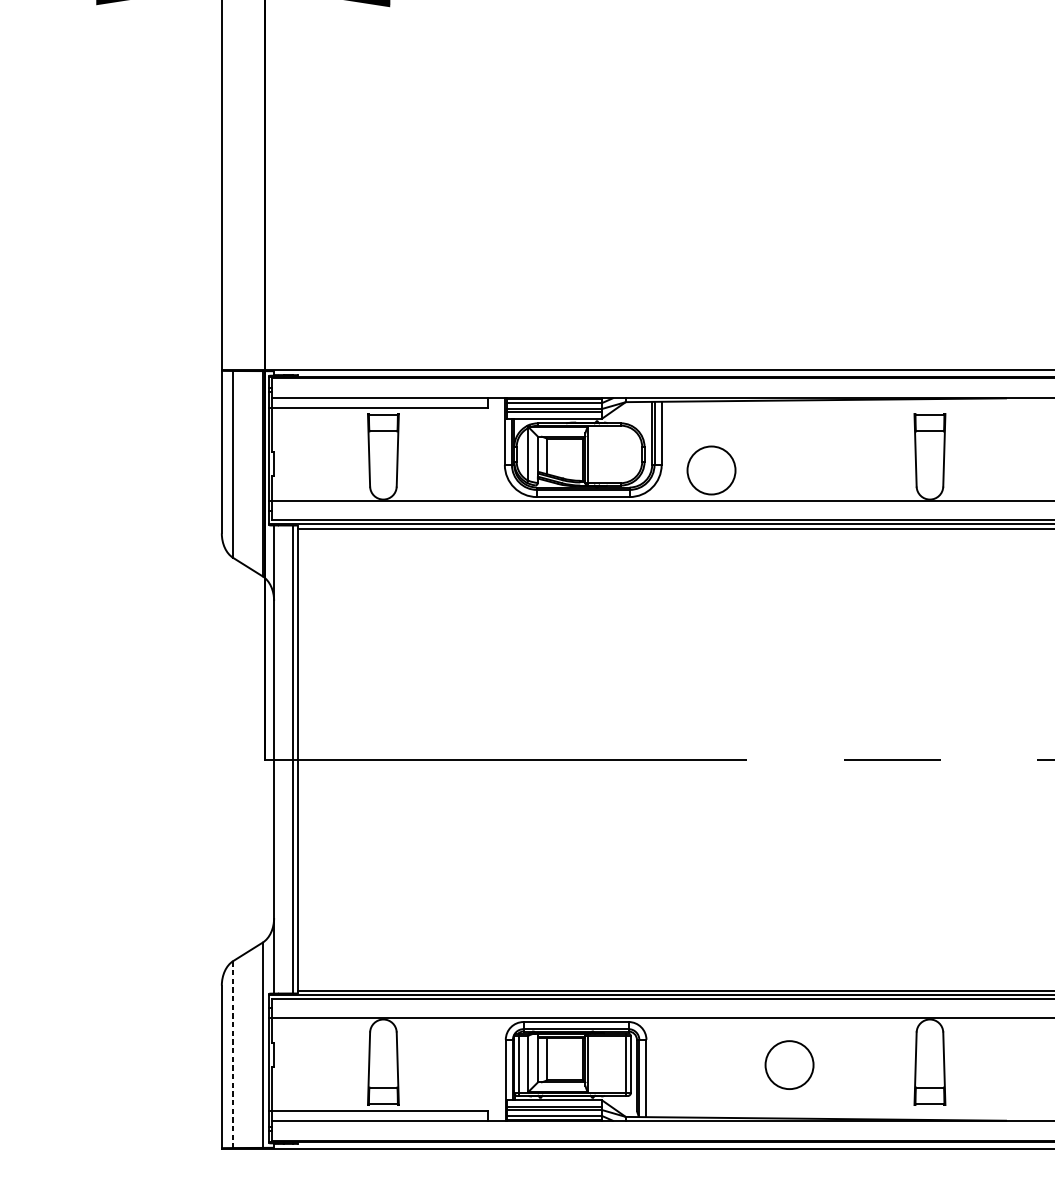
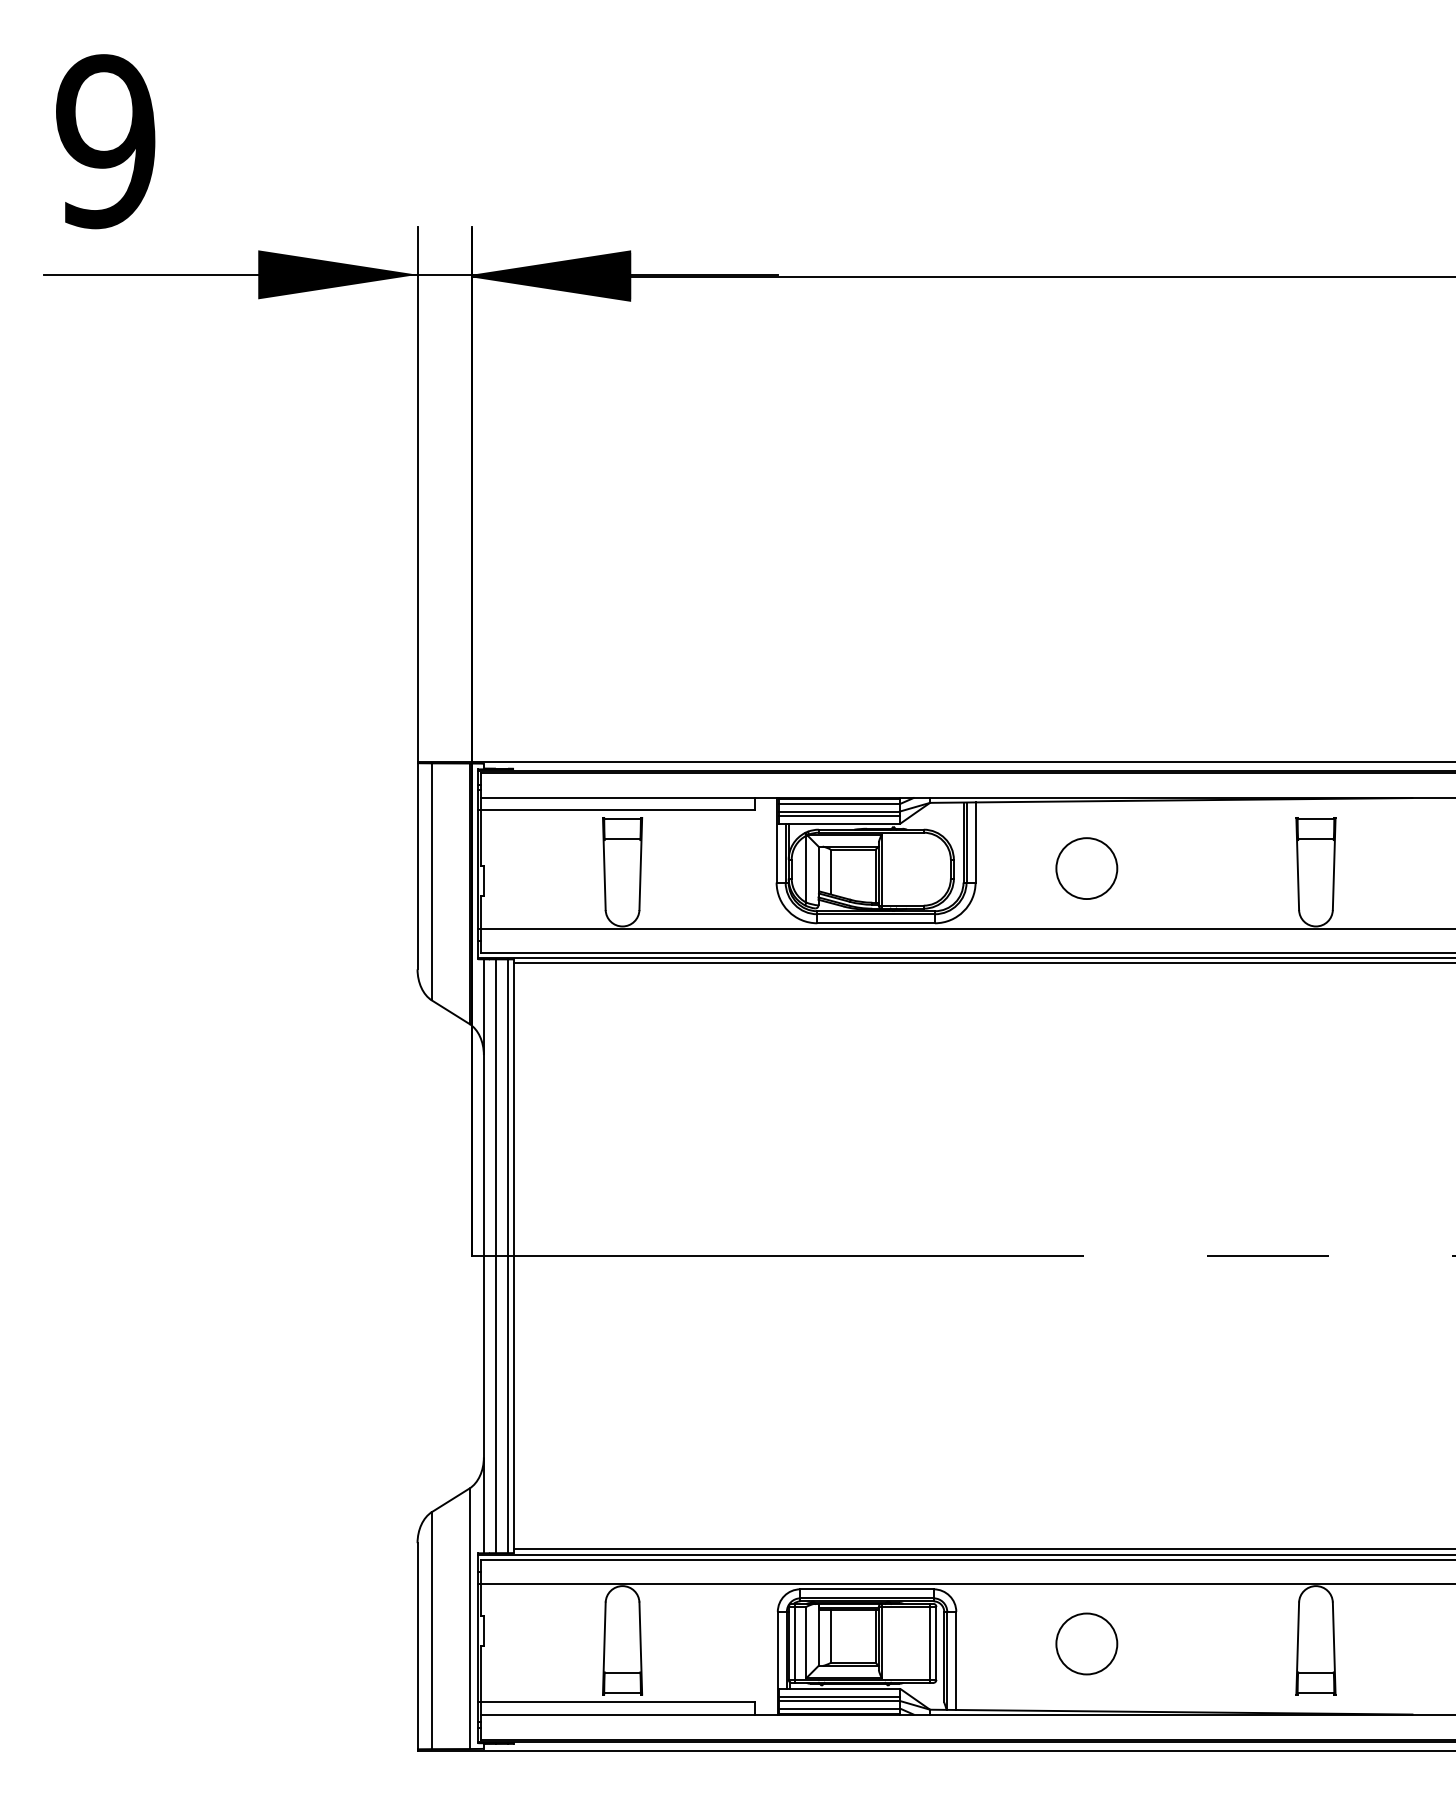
circle: (711, 470) -> (1086, 868), moved
line: (283, 759) -> (495, 1256), added
line: (232, 1054) -> (431, 1630), dashed -> solid
circle: (789, 1064) -> (1086, 1643), moved

